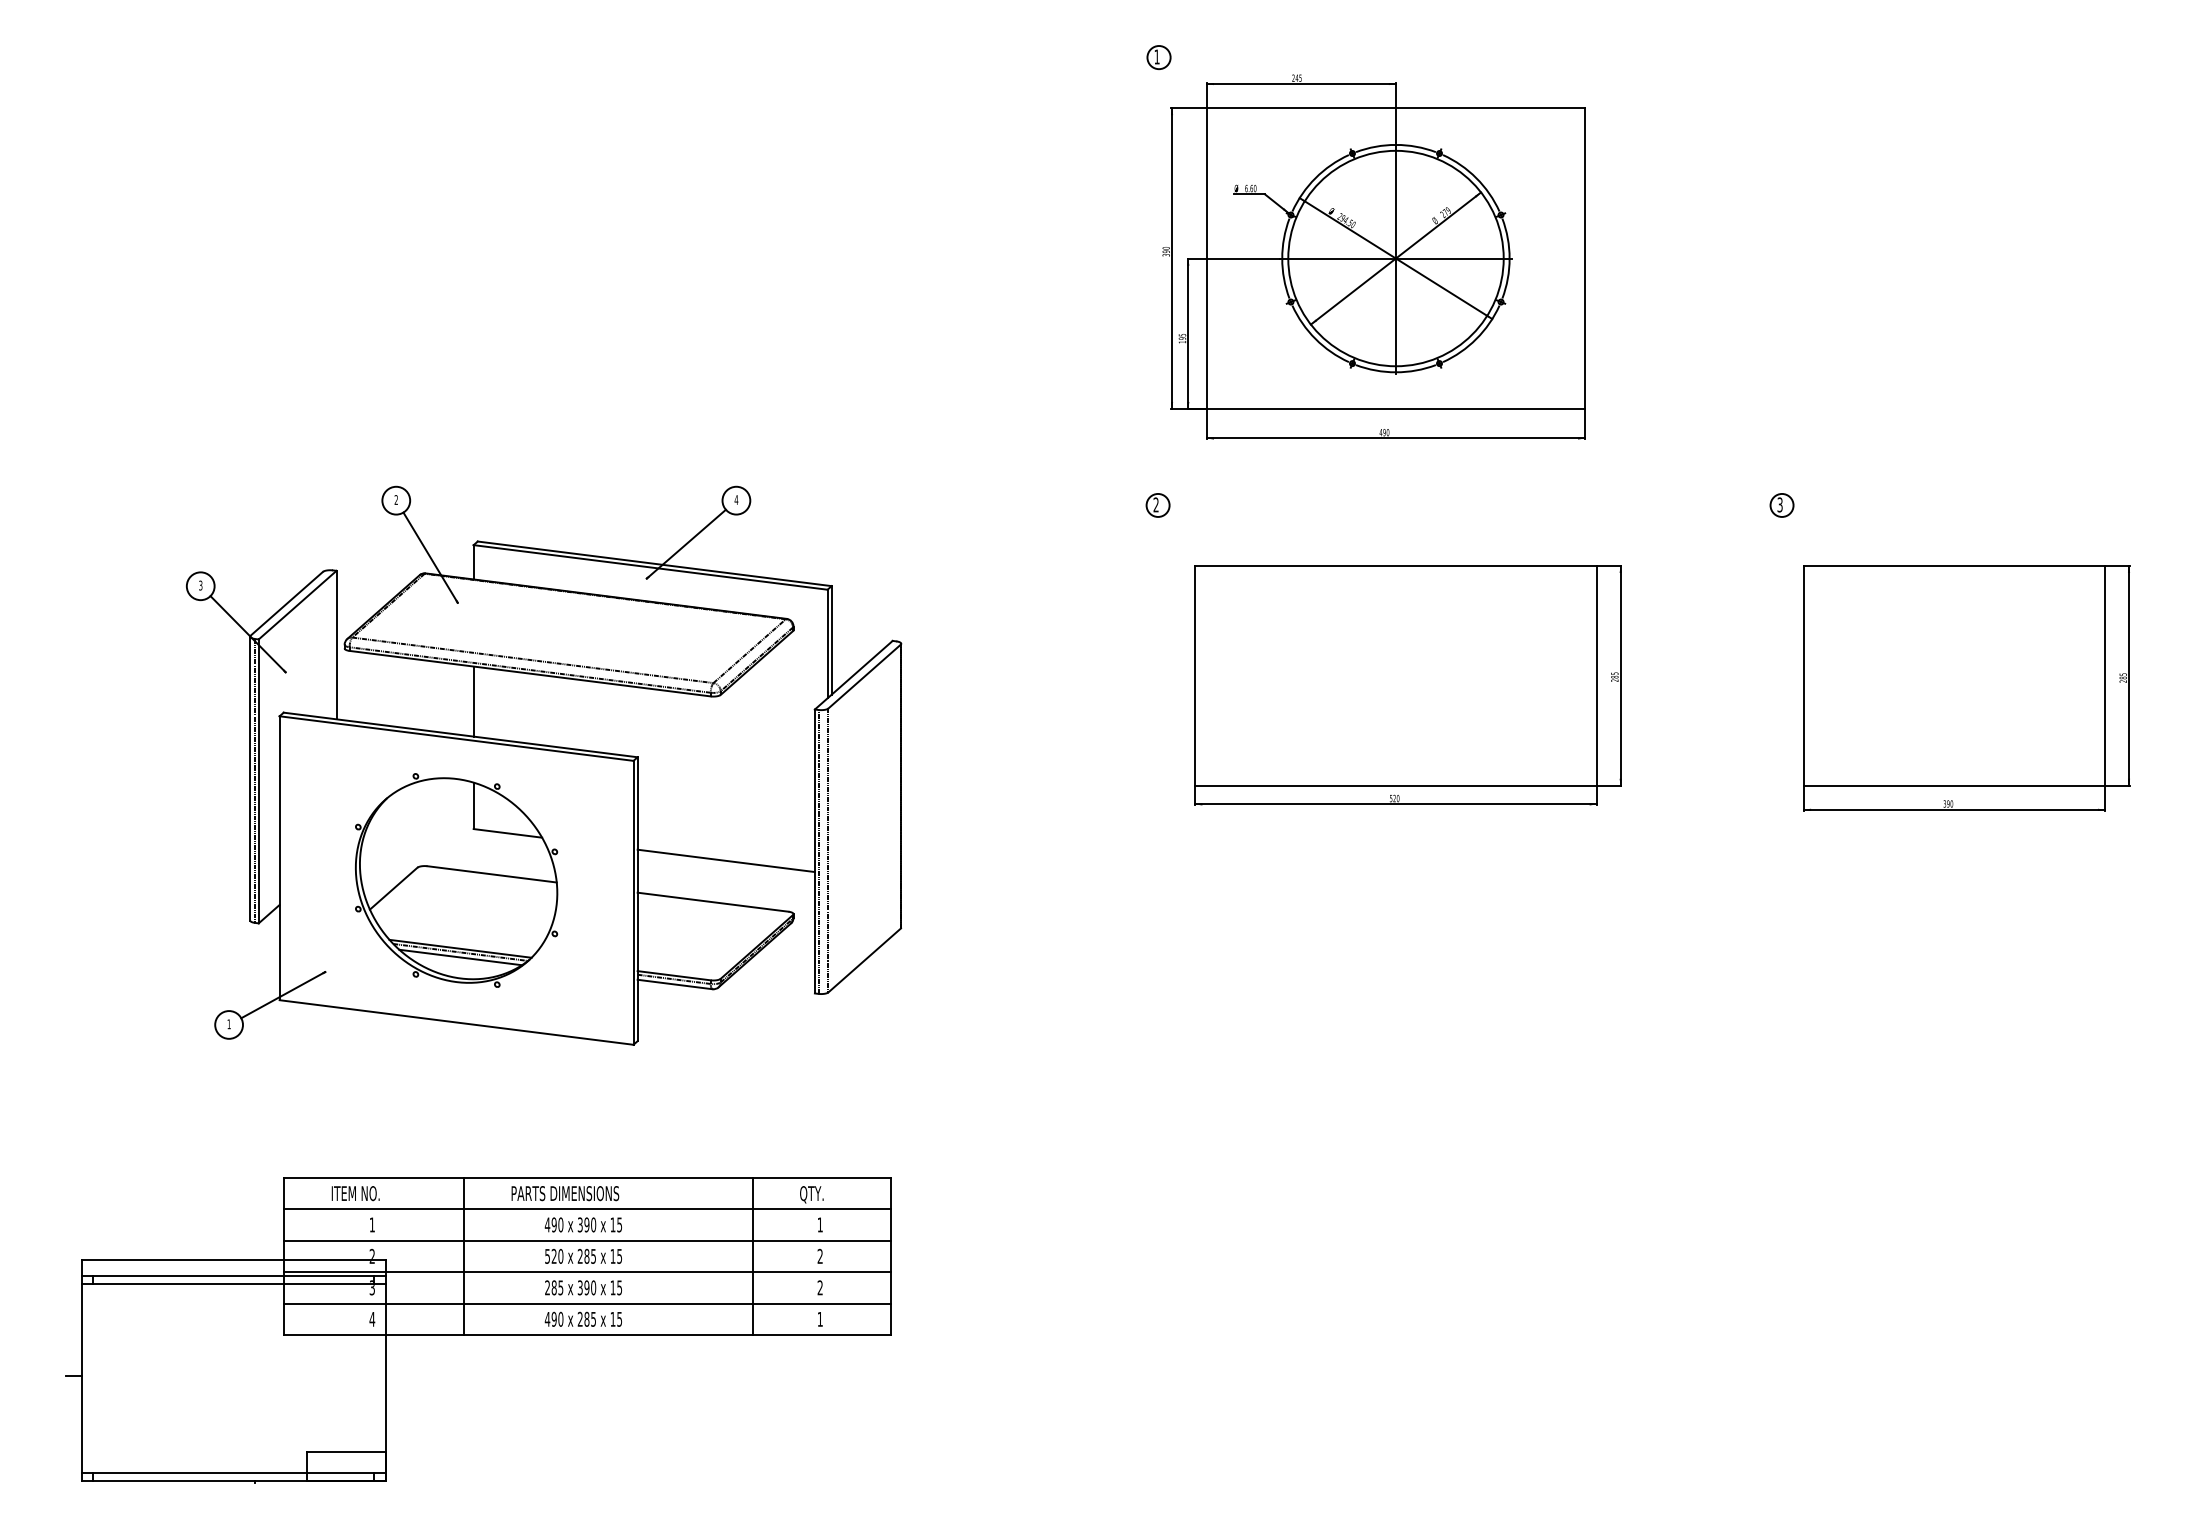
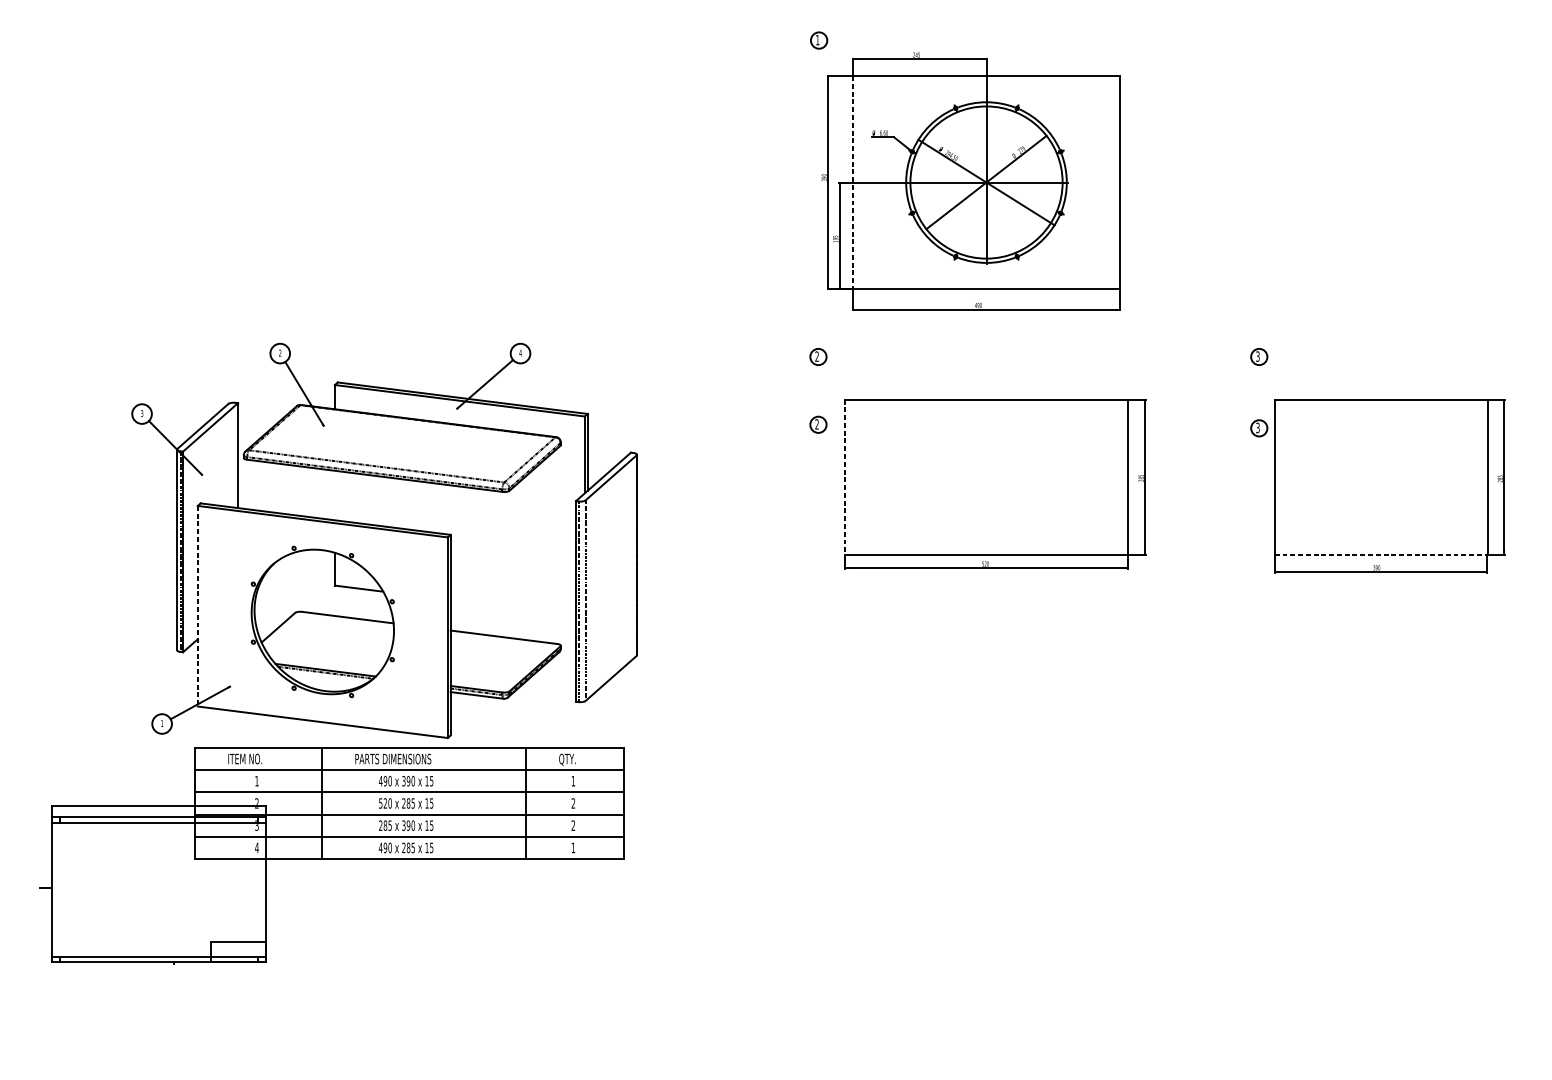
line: (1206, 258) -> (852, 182), solid -> dashed
part: (1157, 601) -> (818, 424), added
part: (1781, 606) -> (1258, 428), added
line: (1195, 676) -> (844, 477), solid -> dashed
line: (473, 701) -> (334, 495), removed
line: (1954, 785) -> (1381, 554), solid -> dashed
line: (279, 858) -> (197, 606), solid -> dashed
line: (725, 860) -> (512, 607), removed
line: (460, 957) -> (325, 676), removed
part: (478, 1330) -> (331, 855), moved

